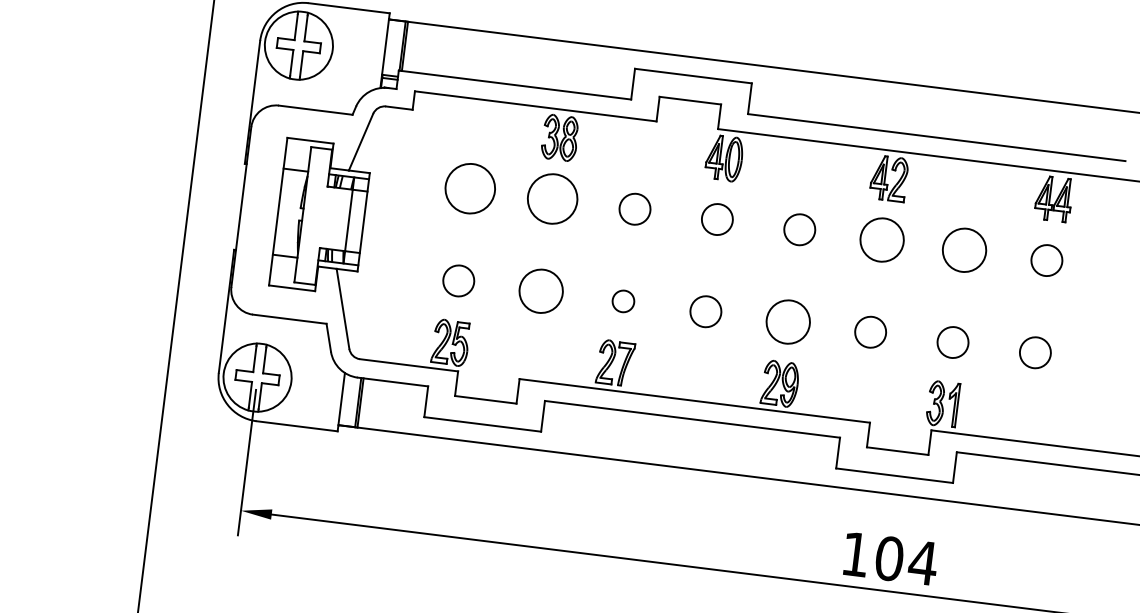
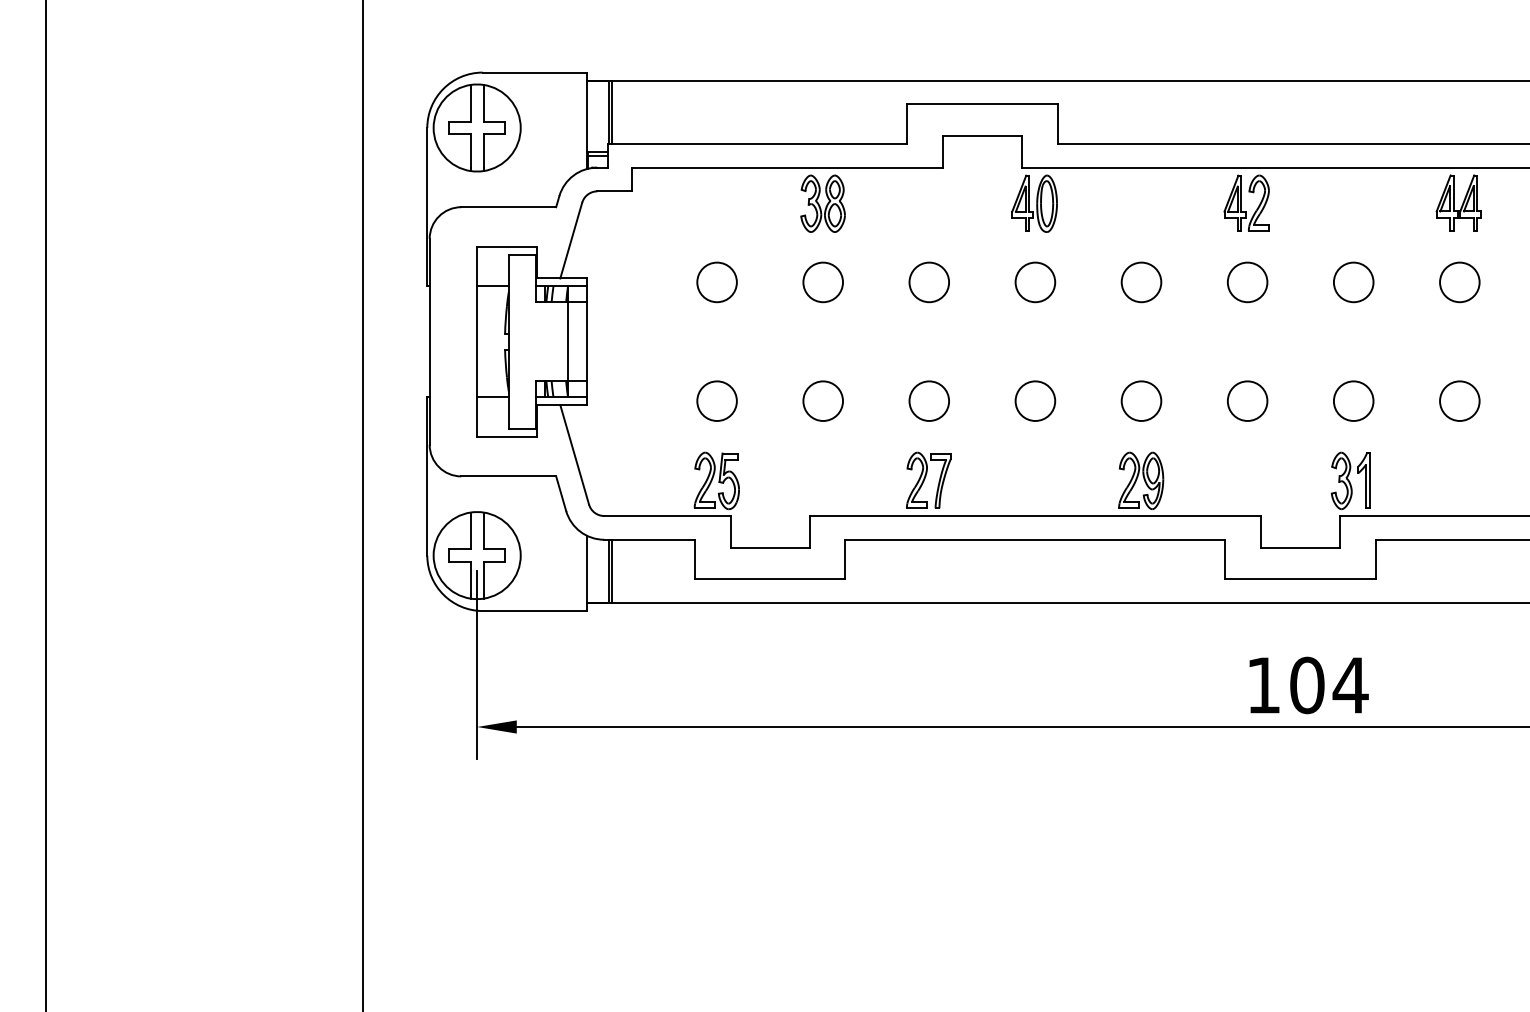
circle: (469, 188) -> (716, 282), size x0.62
circle: (552, 199) -> (823, 282), size x0.62
circle: (882, 240) -> (1247, 282), size x0.71
circle: (964, 250) -> (1353, 282), size x0.71
circle: (540, 290) -> (822, 400), size x0.71
circle: (622, 300) -> (928, 400), size x1.43
circle: (788, 321) -> (1141, 400), size x0.71

